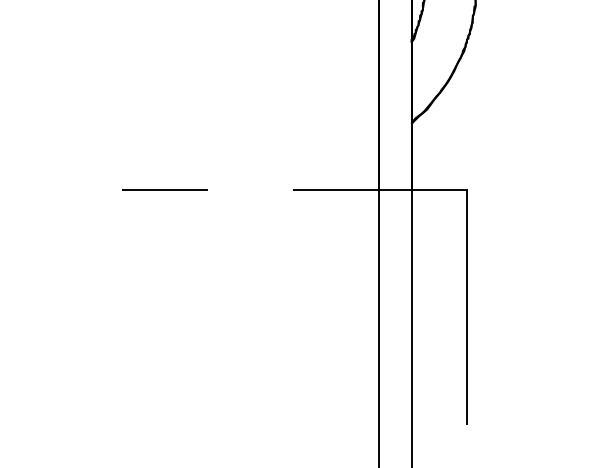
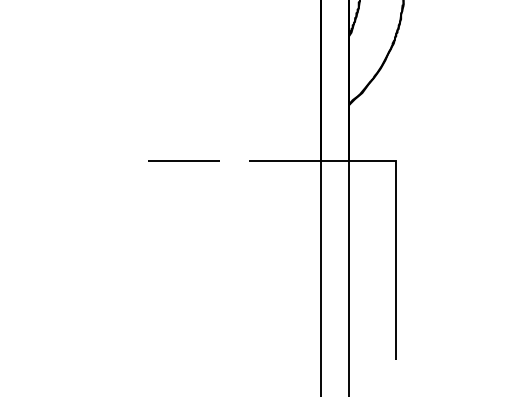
line: (164, 189) -> (183, 160), moved

